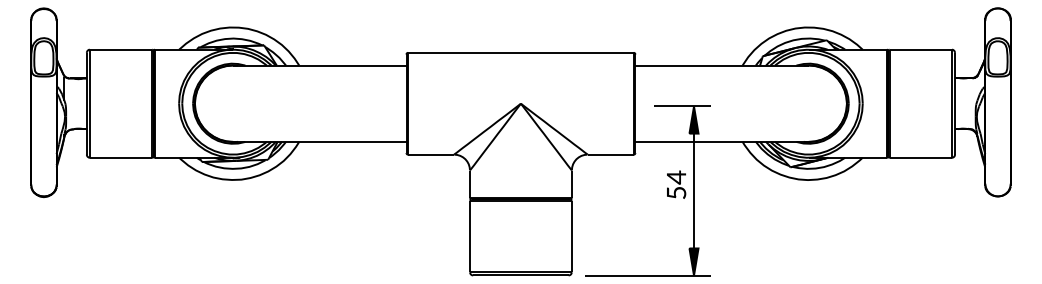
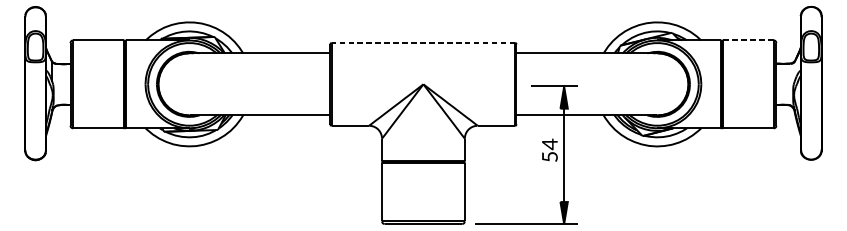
line: (920, 49) -> (748, 40), solid -> dashed
line: (520, 52) -> (423, 42), solid -> dashed

